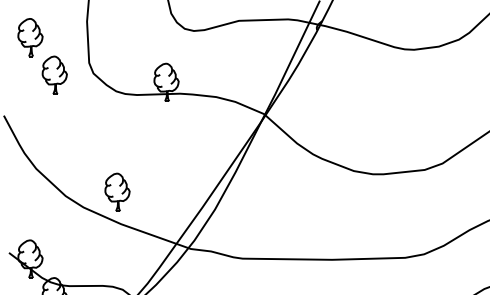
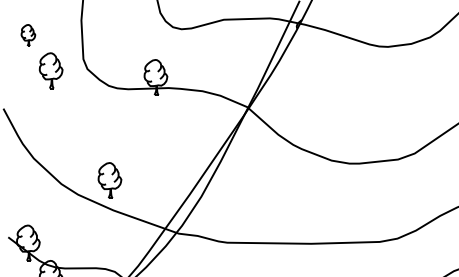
part: (30, 37) -> (28, 35), size x0.6

